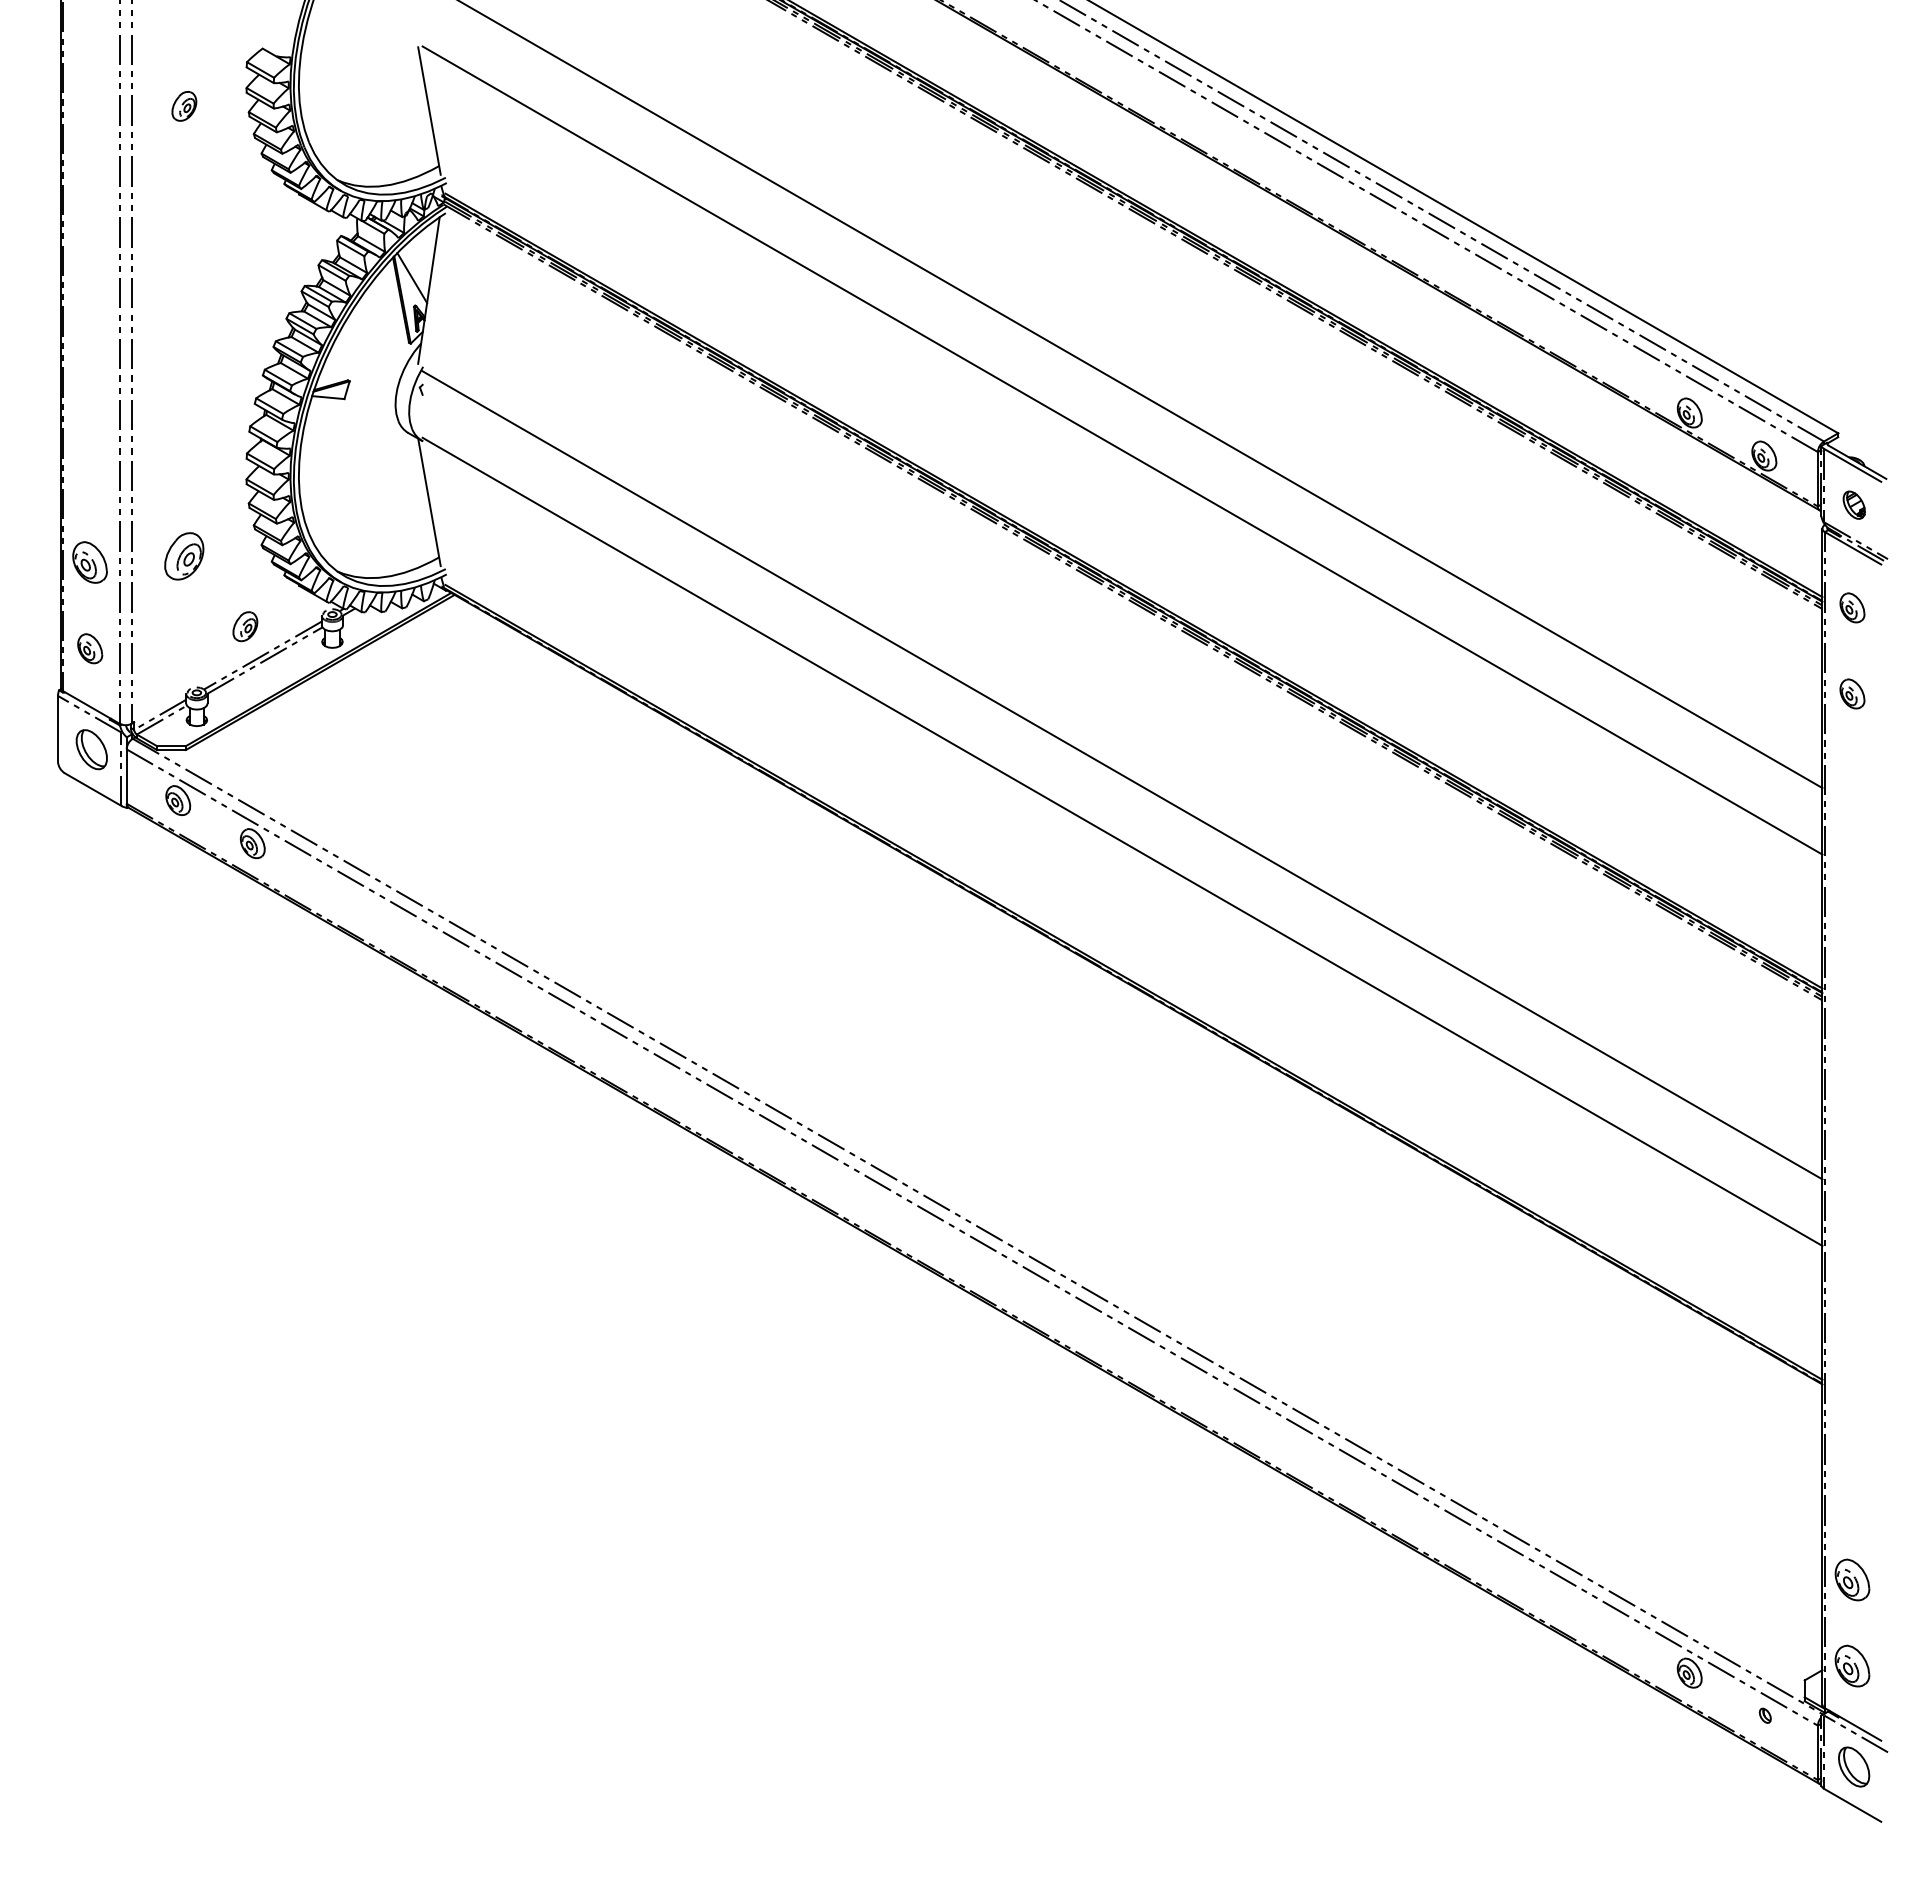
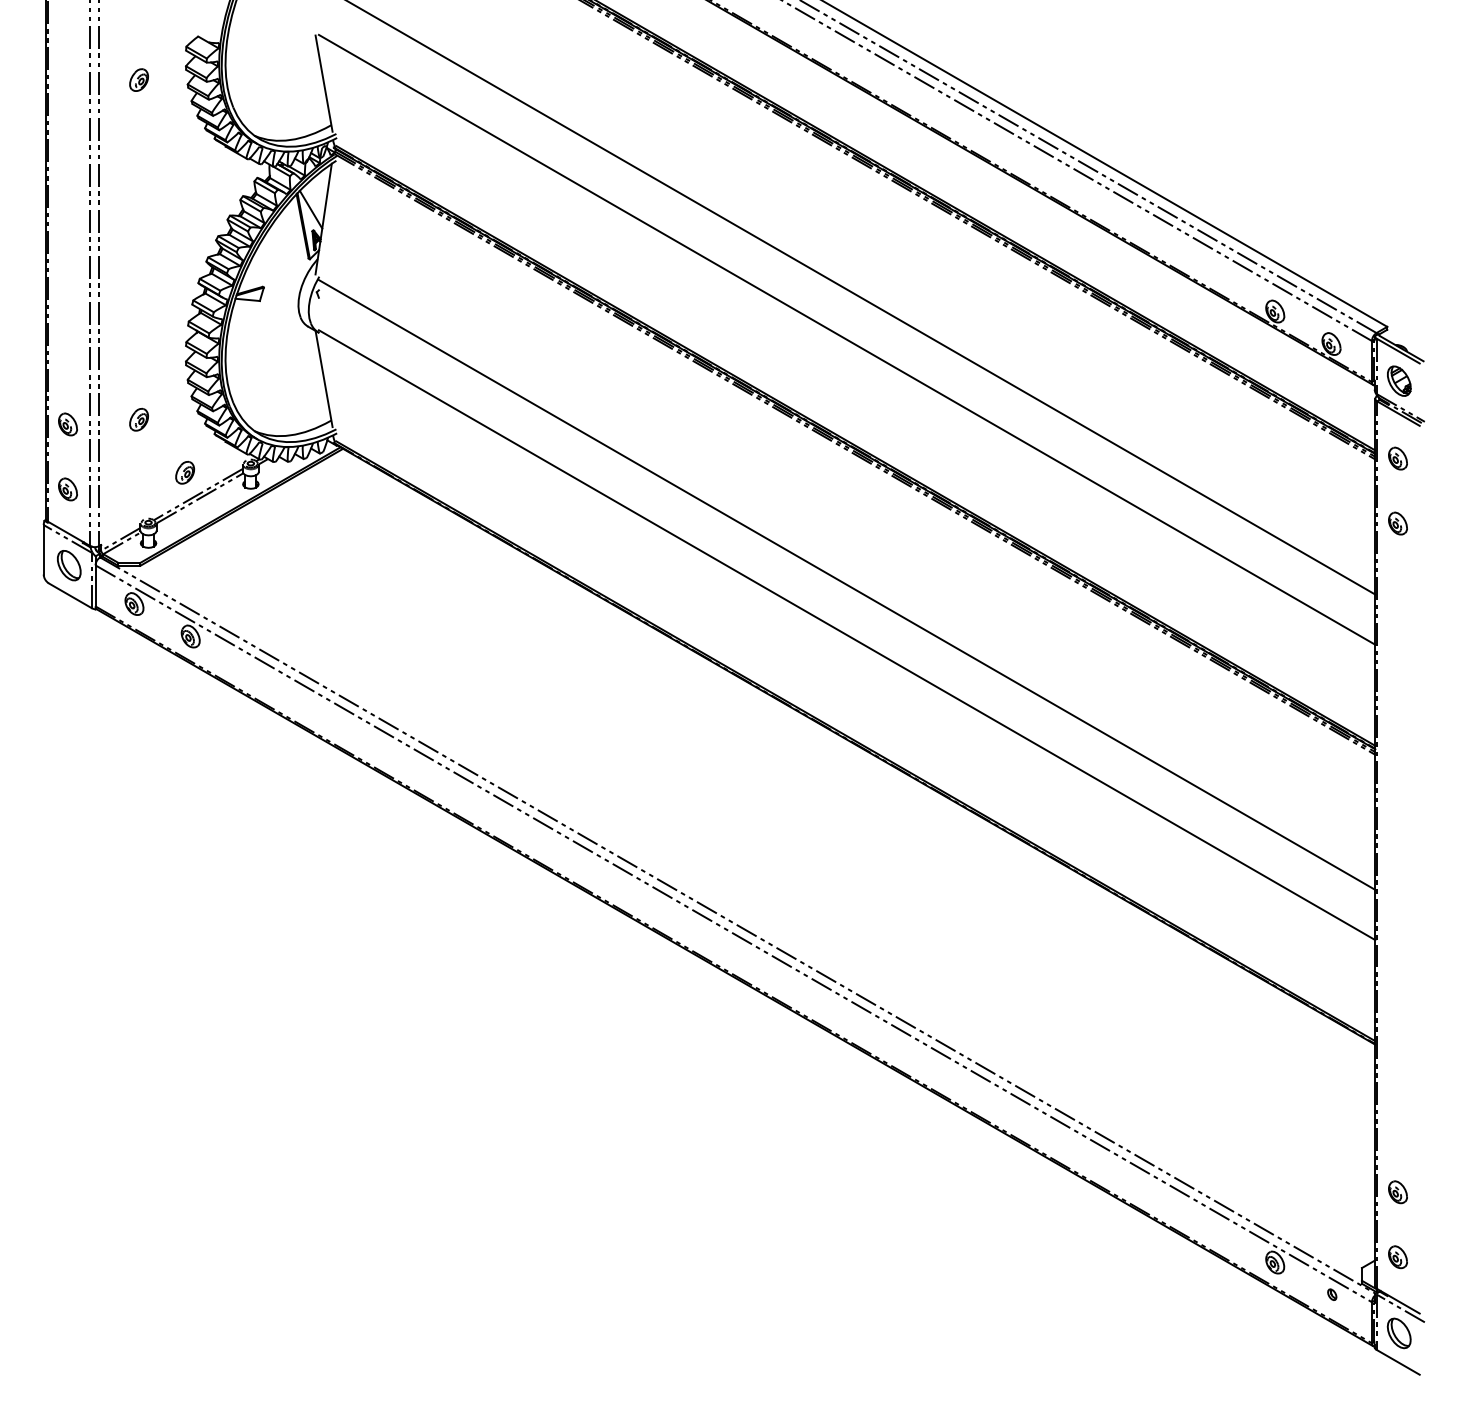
part: (1854, 504) -> (1399, 380), size x1.43
part: (184, 556) -> (139, 419), size x0.62
part: (90, 562) -> (68, 424), size x0.71
part: (1852, 1579) -> (1398, 1191), size x0.71
part: (1852, 1665) -> (1398, 1256), size x0.71

